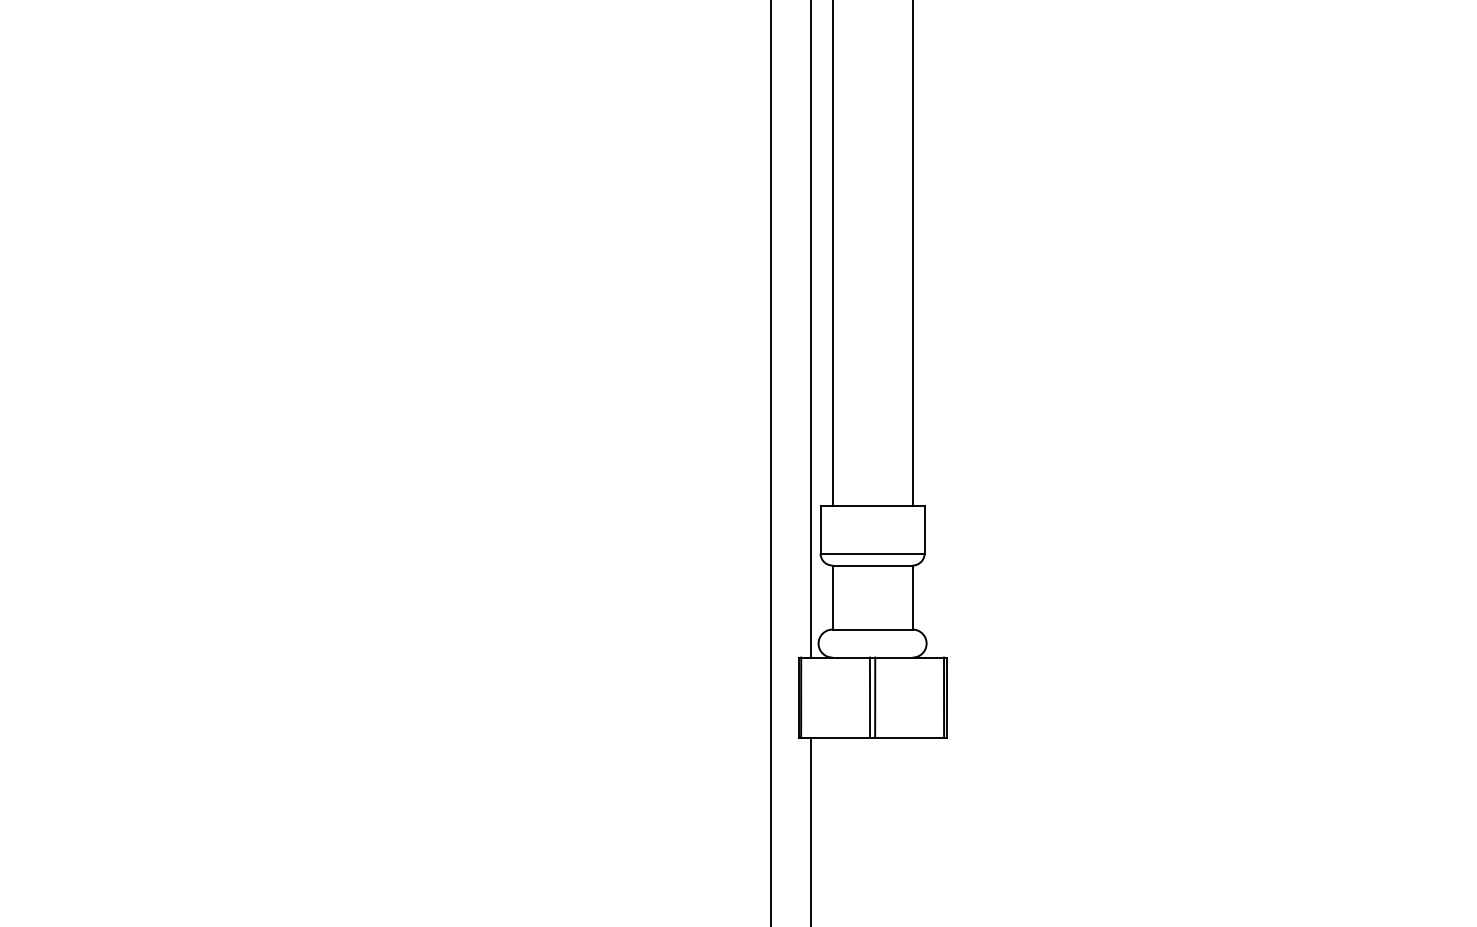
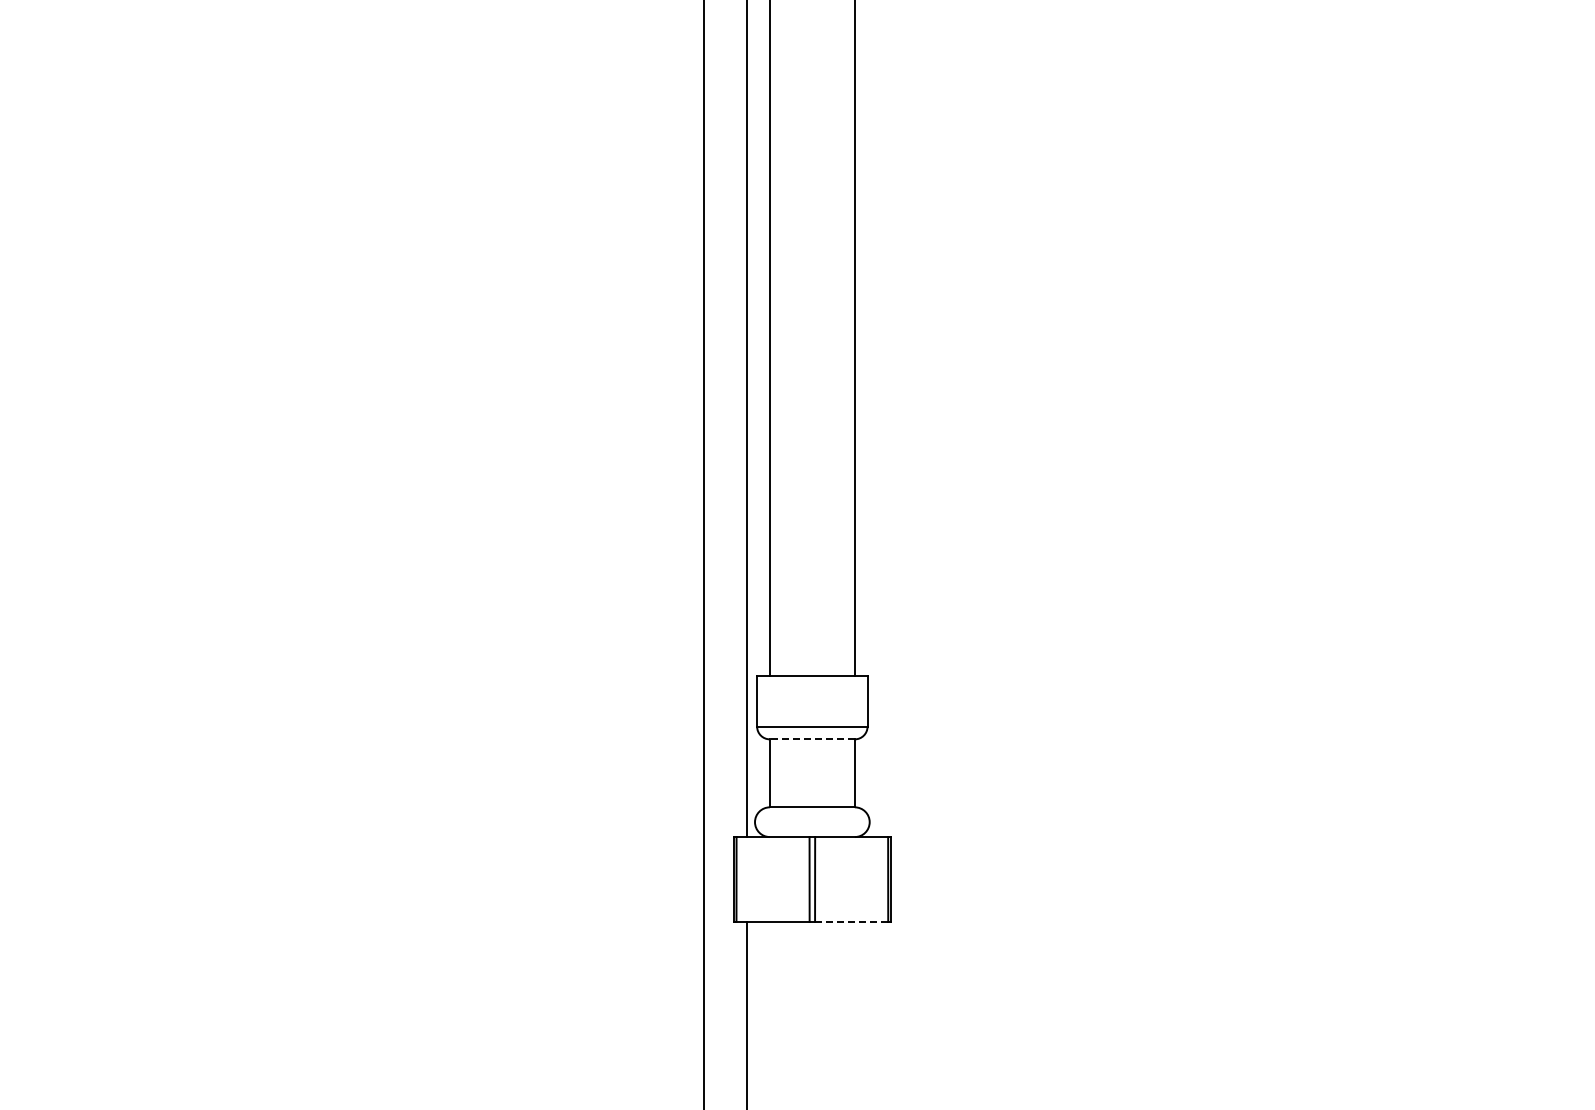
line: (871, 565) -> (811, 739), solid -> dashed
line: (909, 738) -> (851, 922), solid -> dashed

